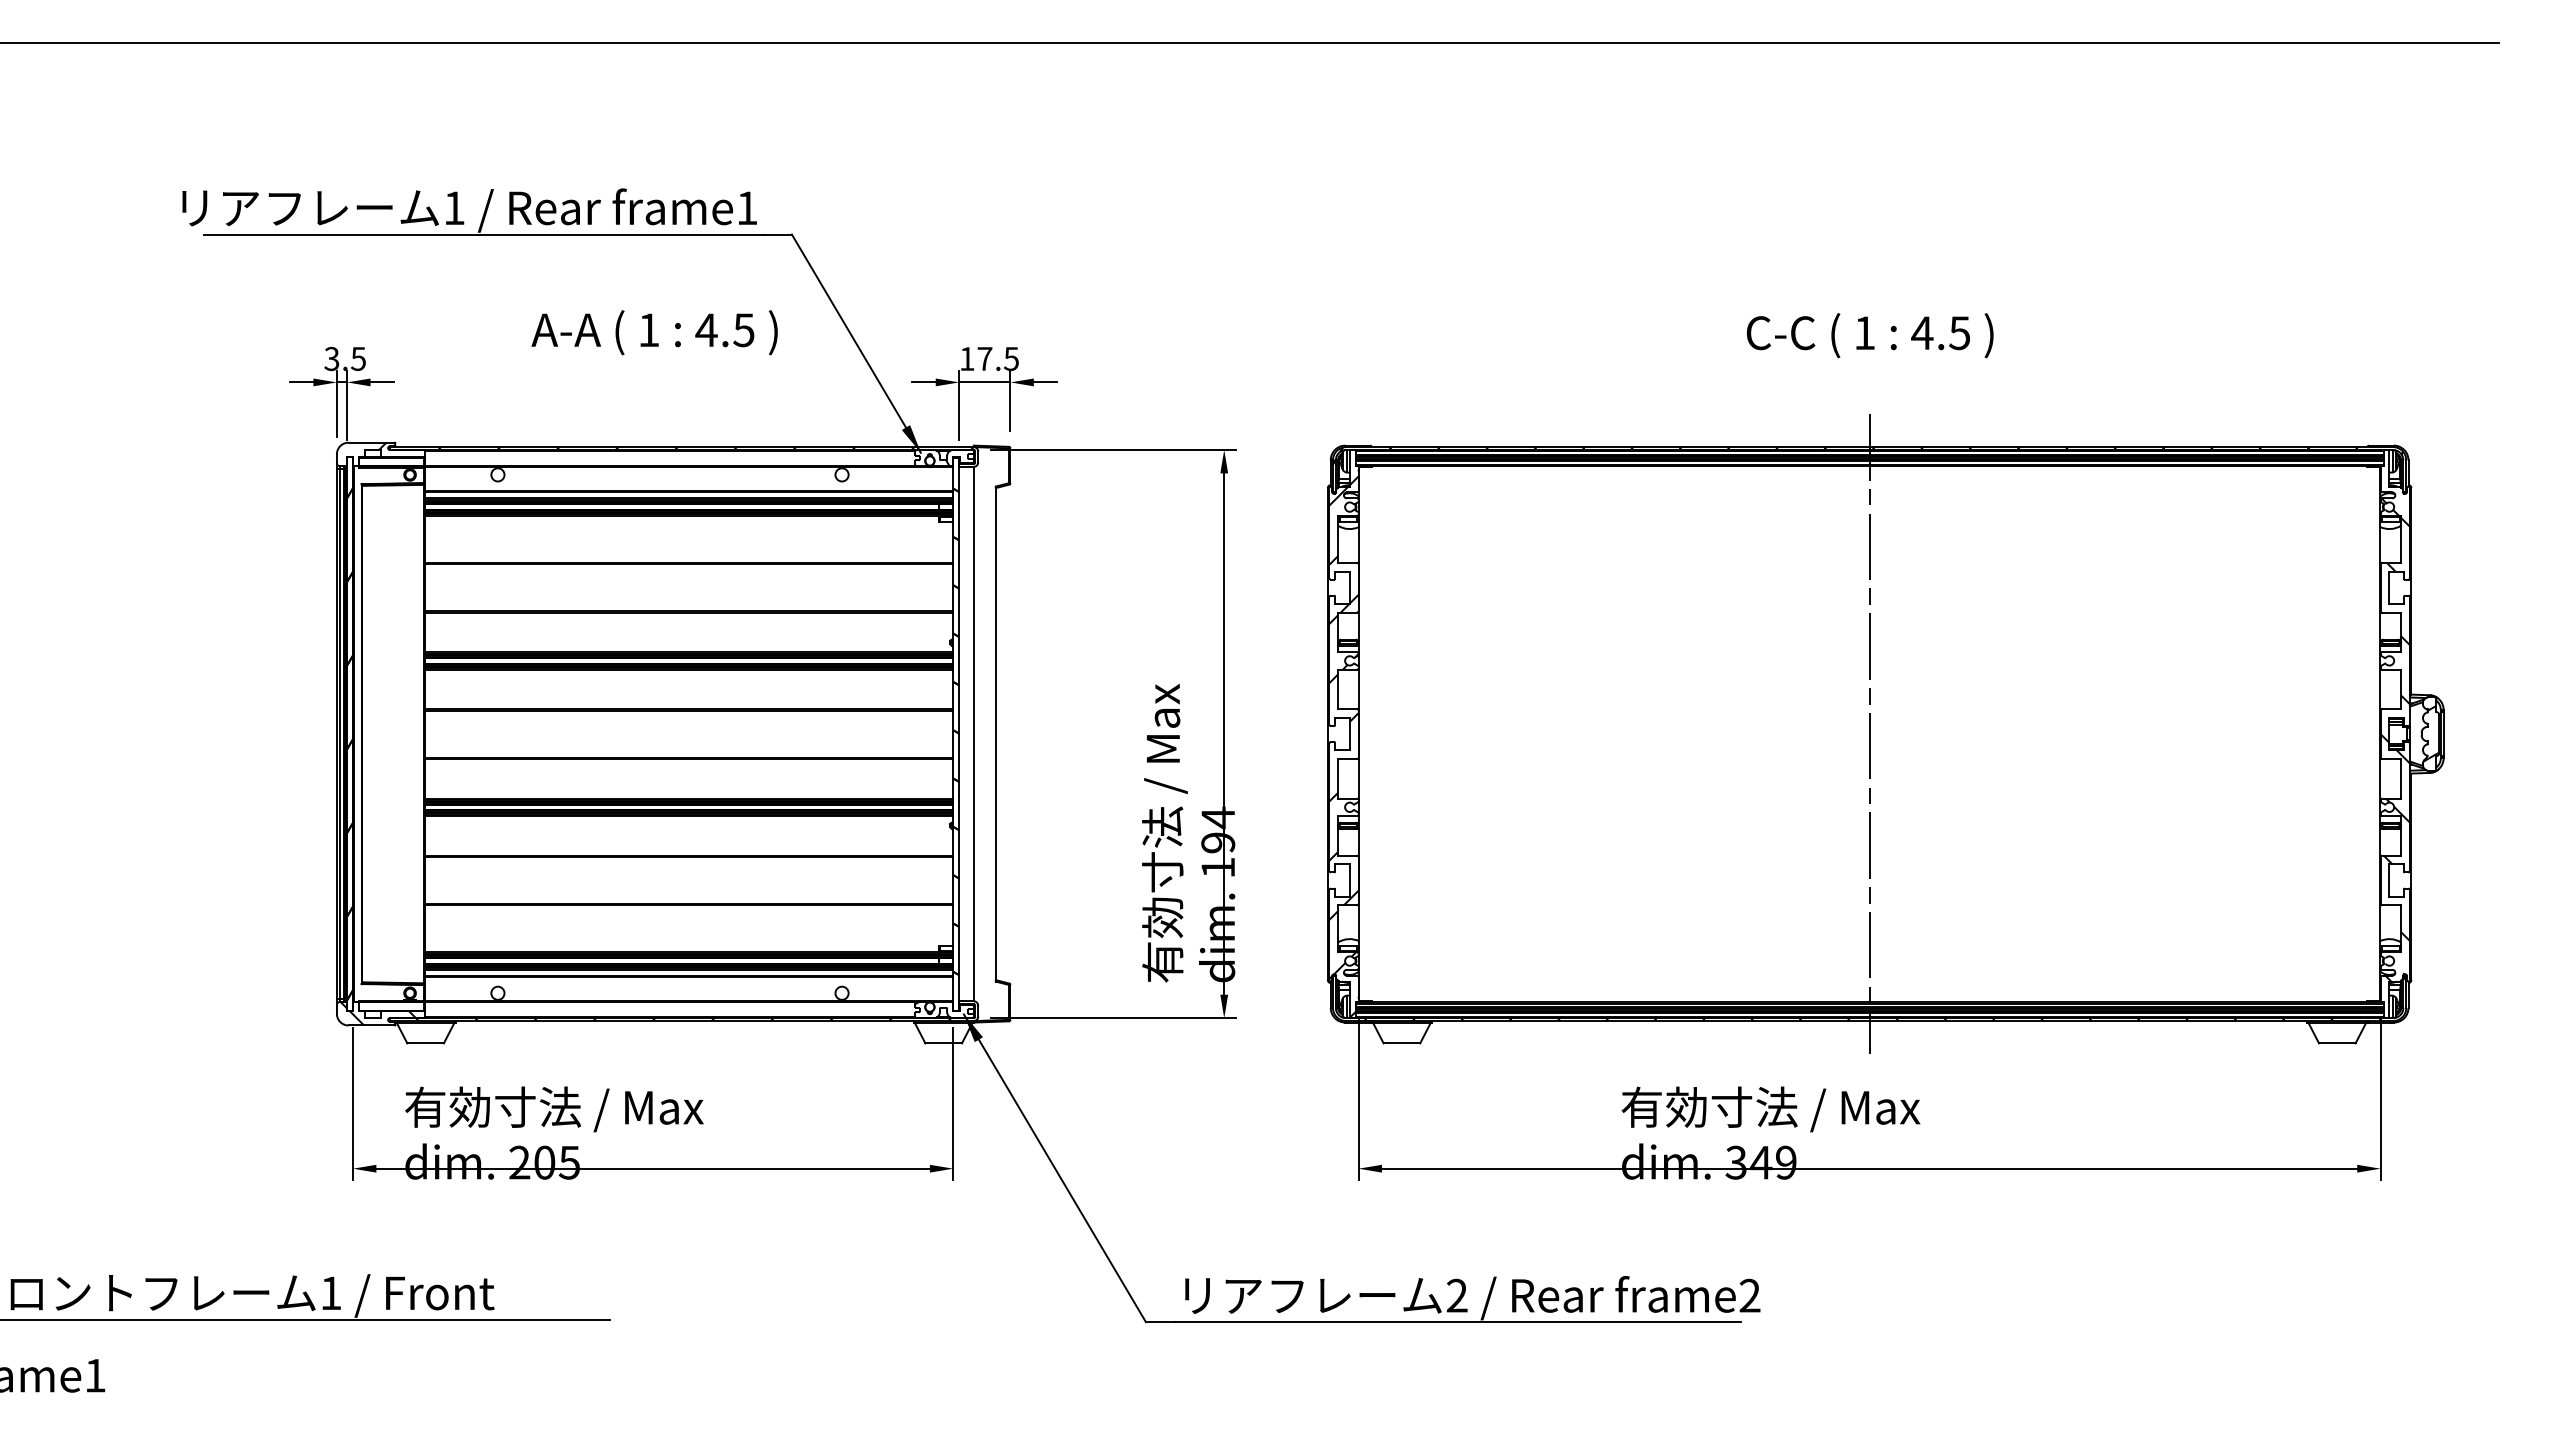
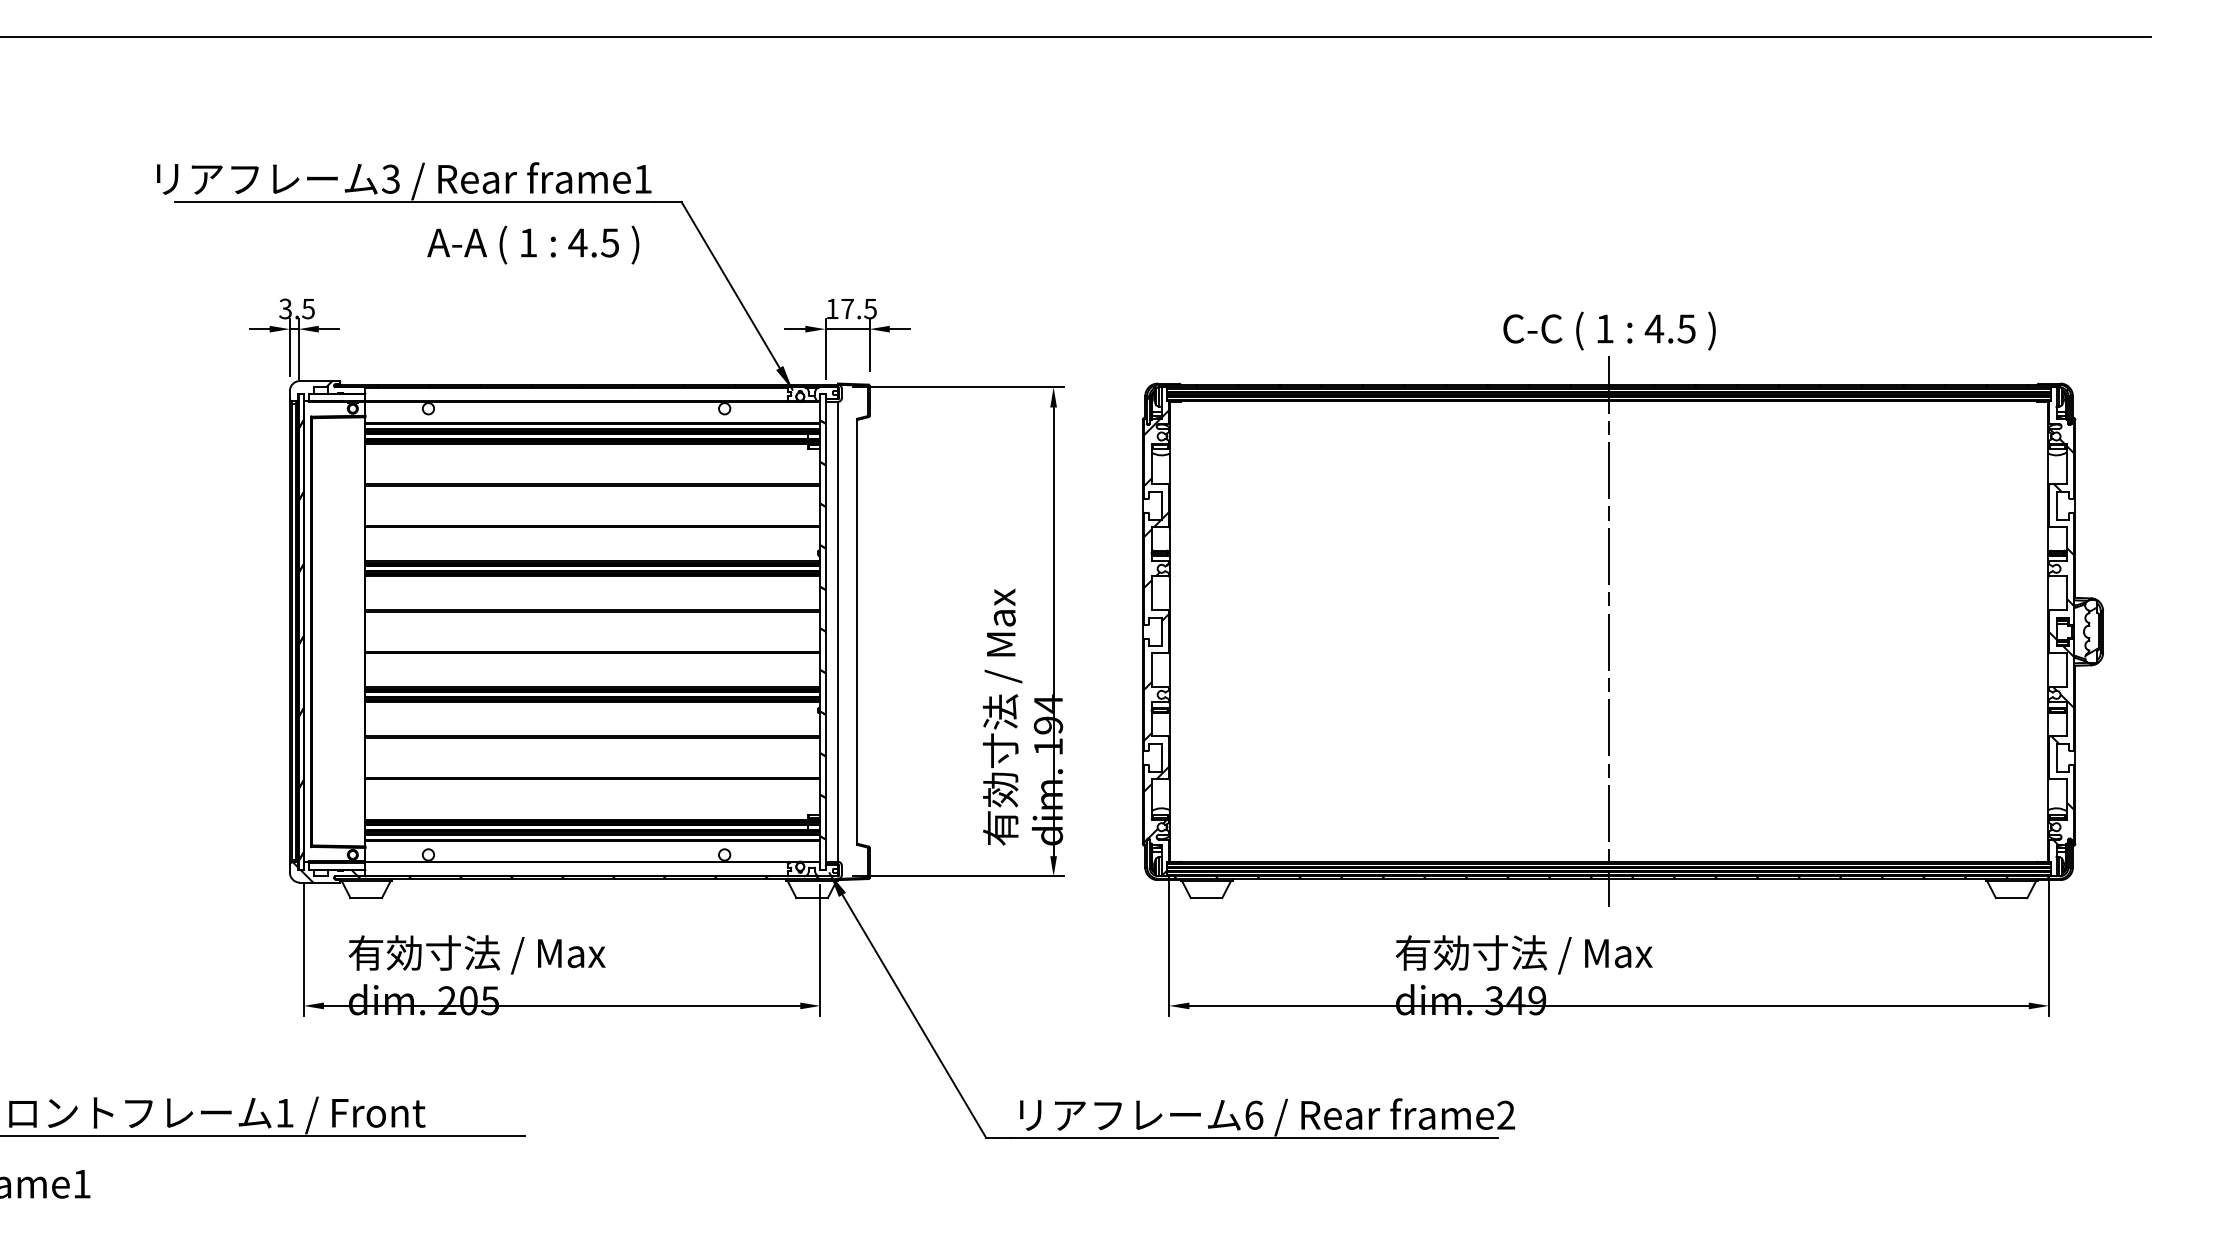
text: (453, 208) -> (390, 179), 1 -> 3
text: (654, 332) -> (533, 244), moved
text: (1869, 335) -> (1608, 330), moved
text: (1457, 1295) -> (1254, 1115), 2 -> 6

